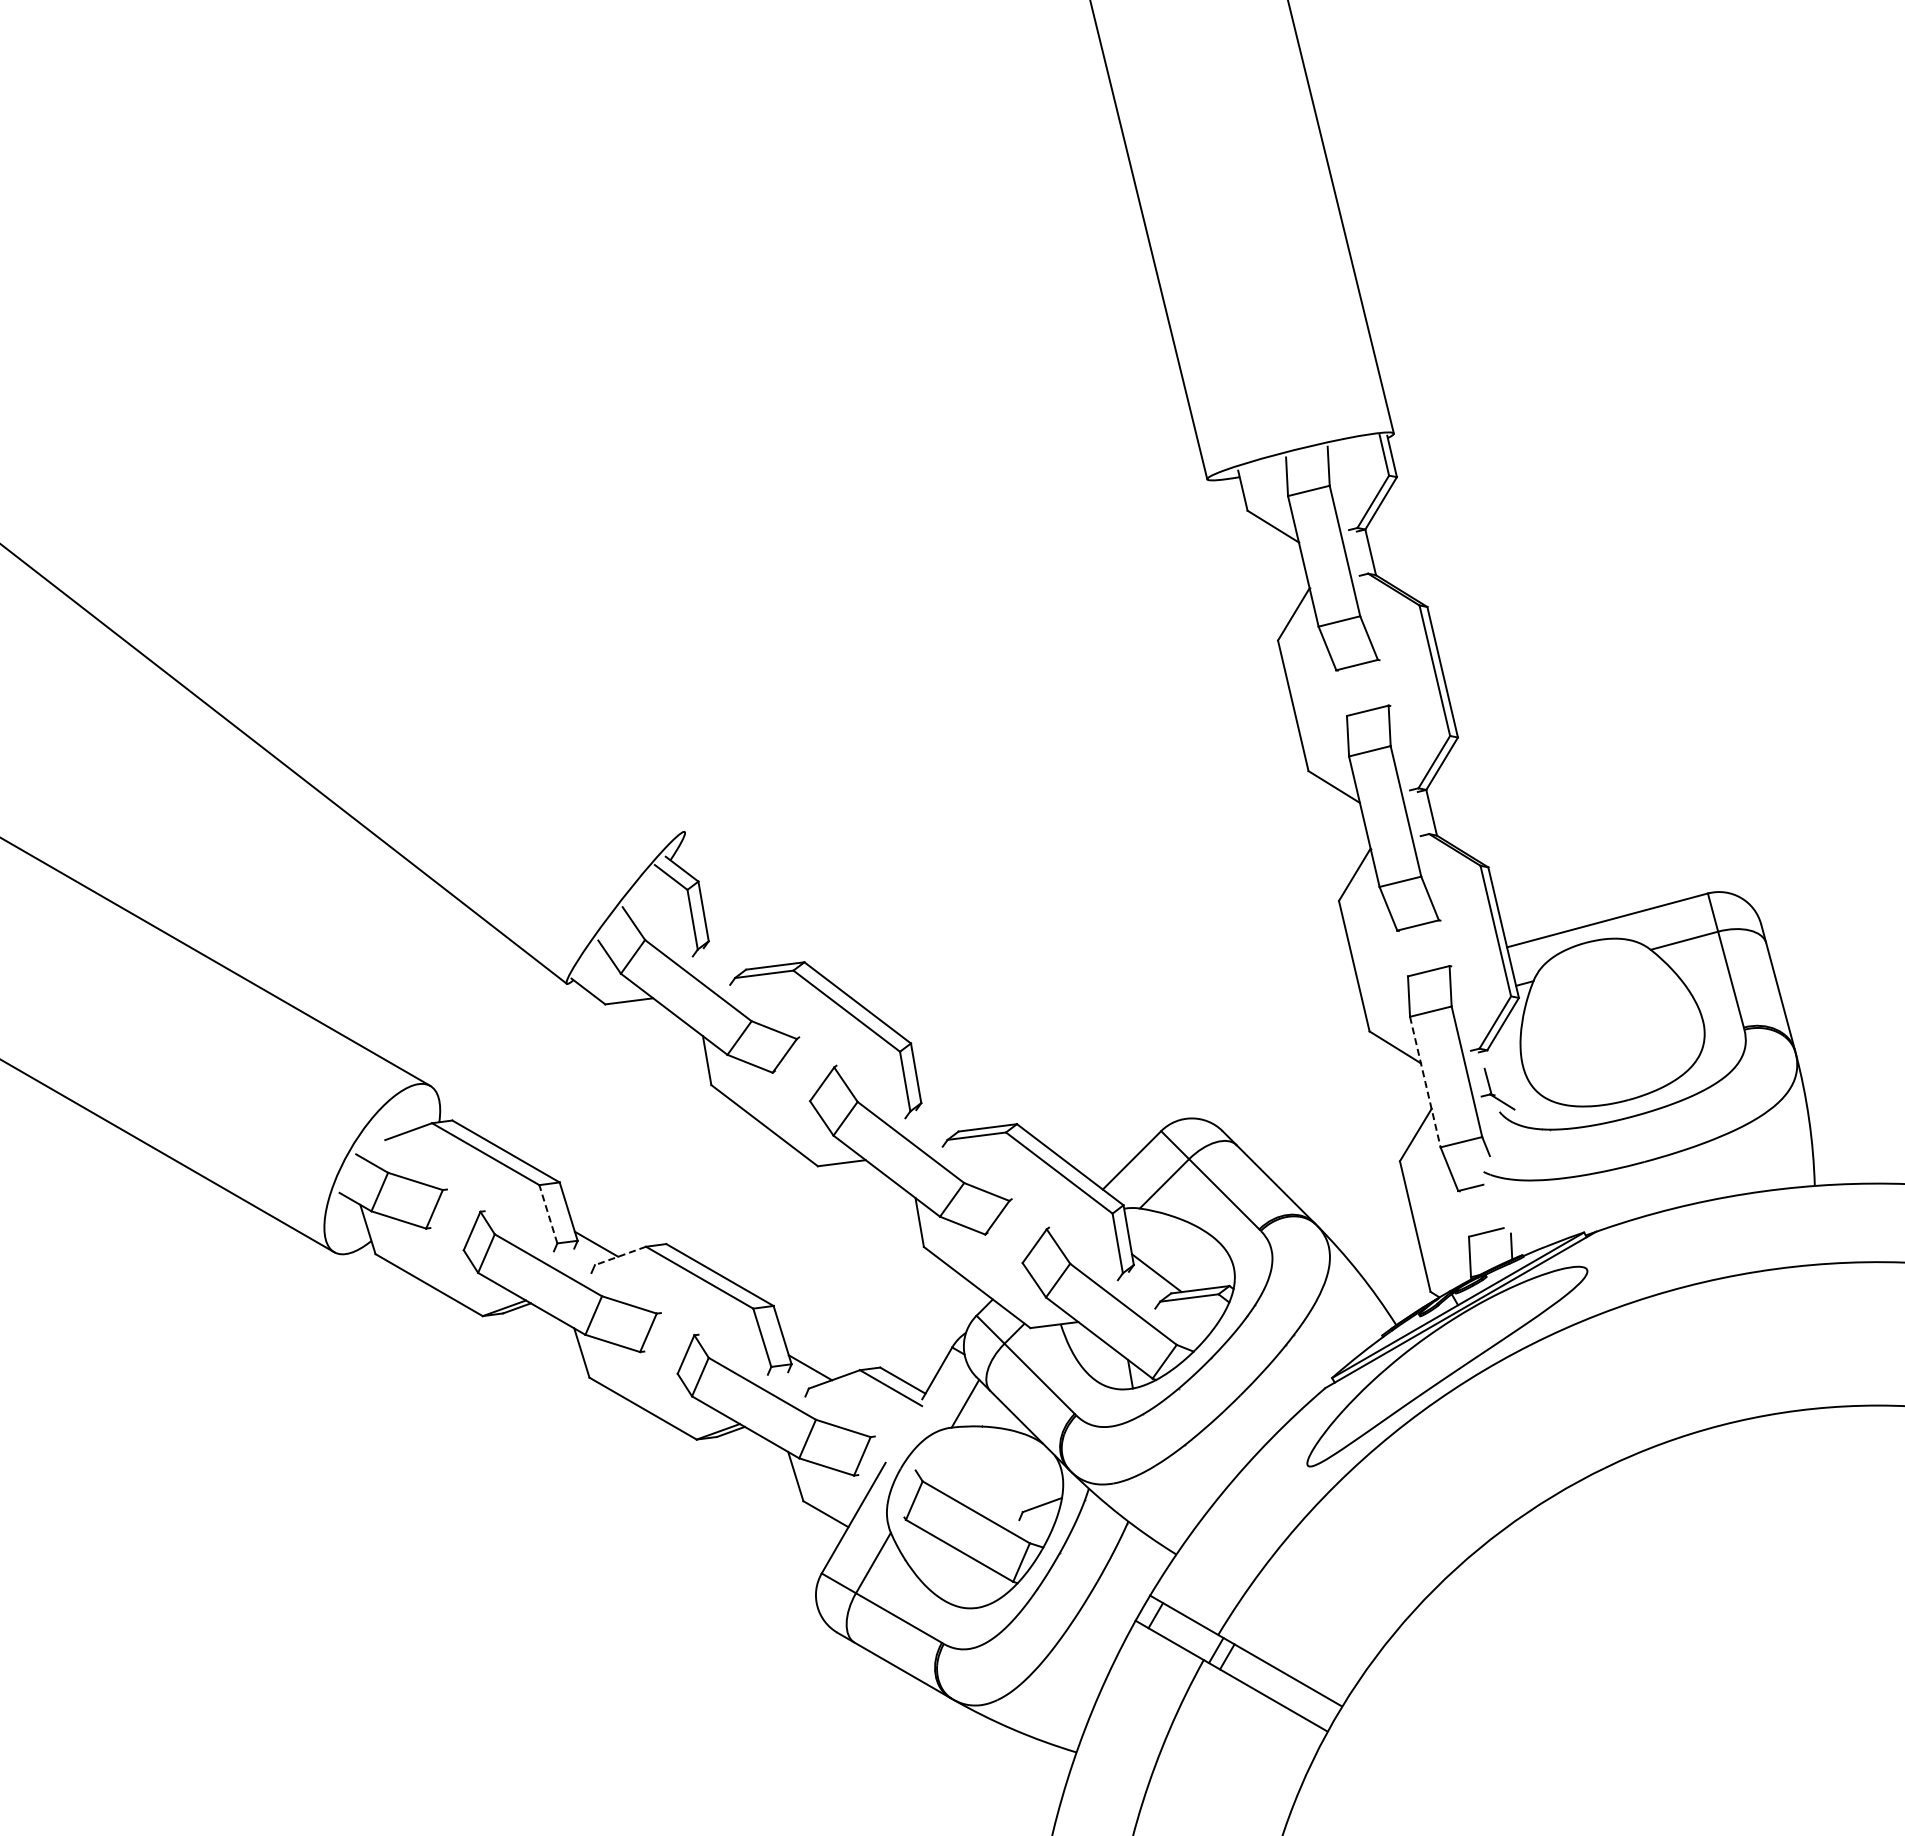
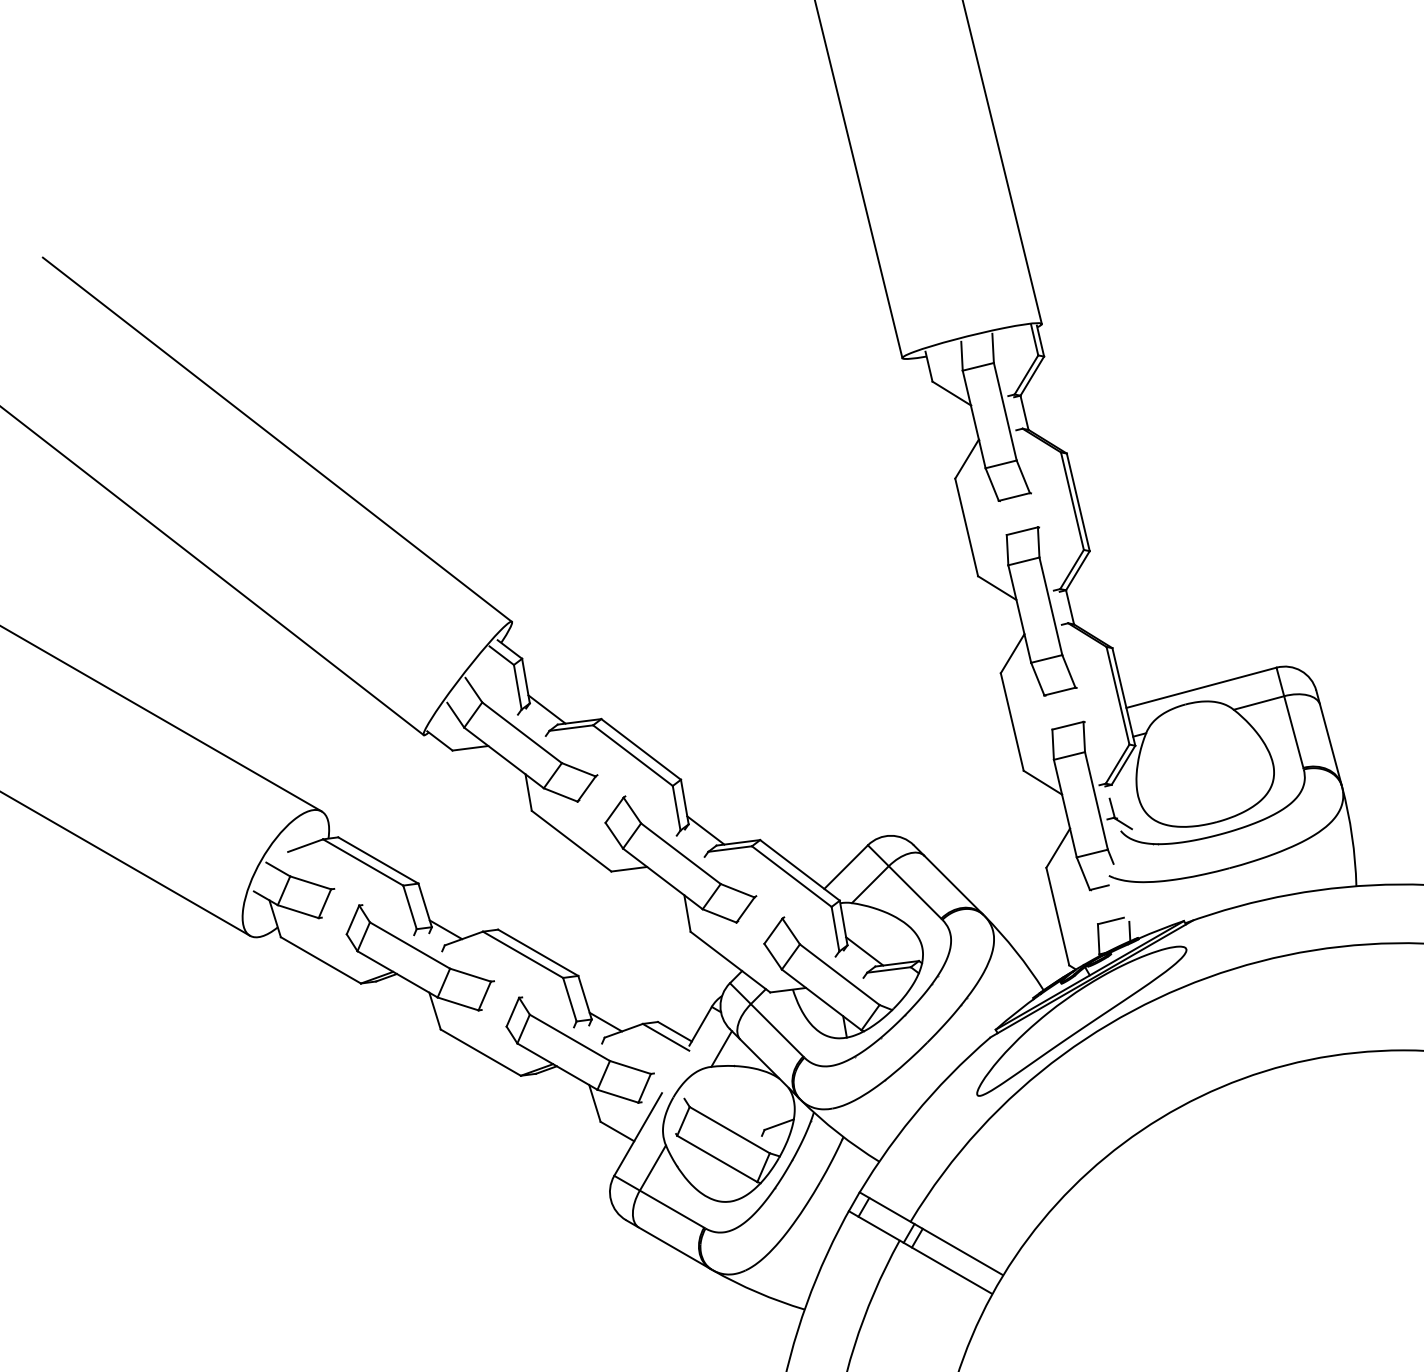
line: (370, 588) -> (277, 439), added
line: (731, 949) -> (546, 709), added
line: (1425, 1082) -> (1065, 808), dashed -> solid
line: (944, 1111) -> (706, 830), added
line: (548, 1213) -> (410, 906), dashed -> solid
line: (620, 1256) -> (463, 938), dashed -> solid

